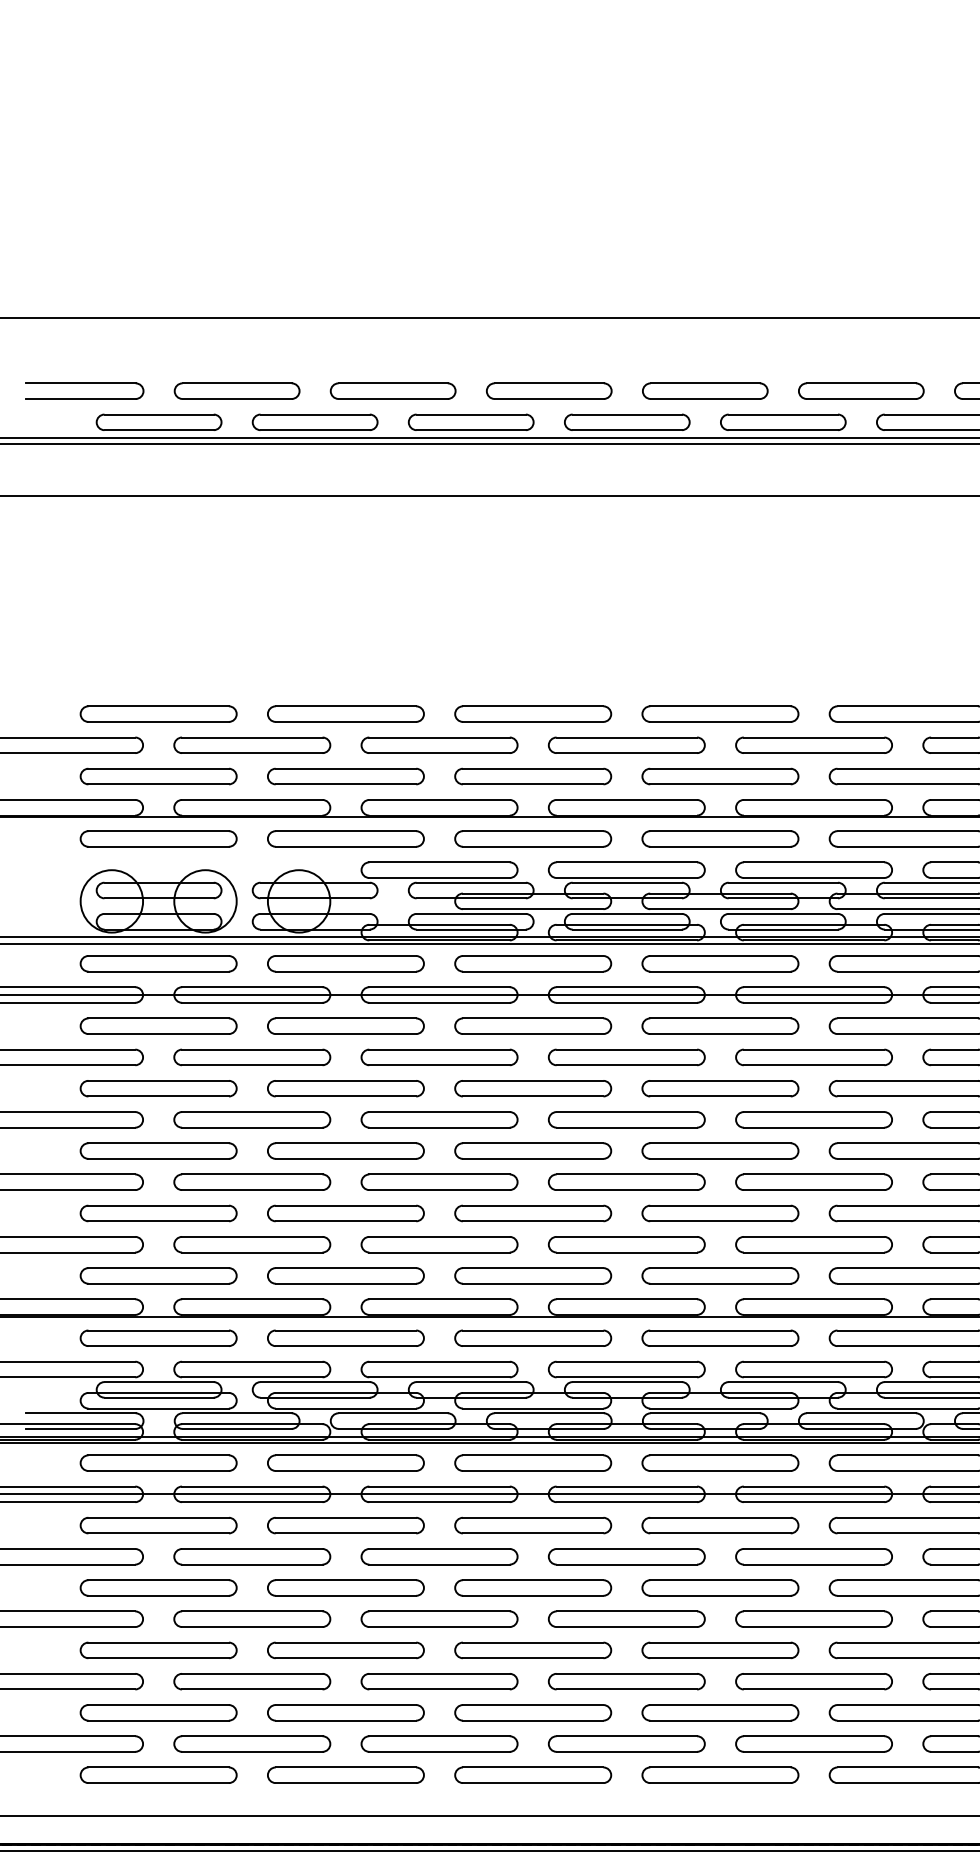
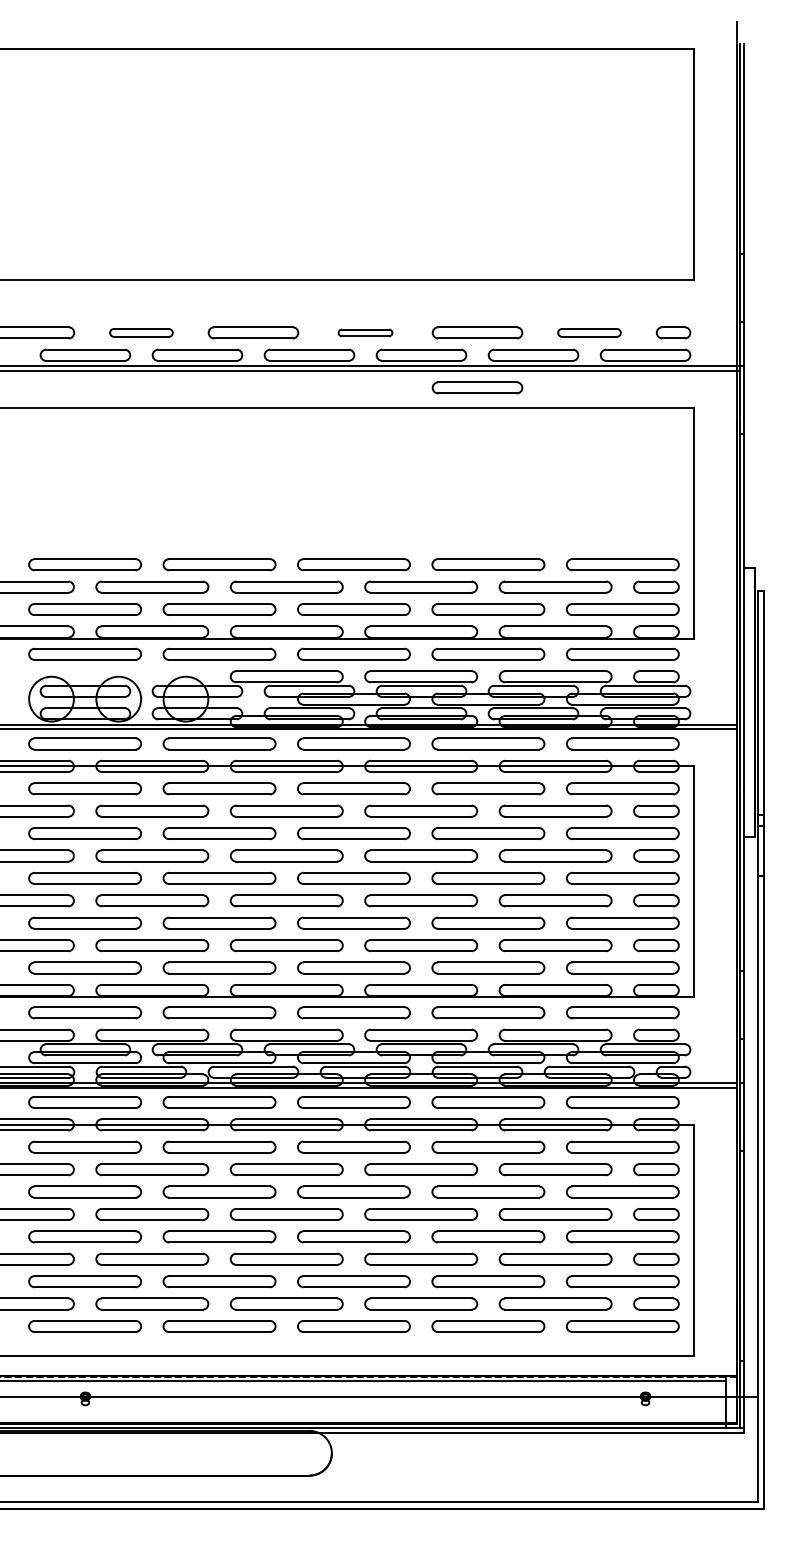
part: (237, 390) -> (141, 332), size x0.7
part: (549, 390) -> (365, 332), size x0.6
part: (861, 390) -> (589, 332), size x0.7
part: (705, 467) -> (477, 387), added

